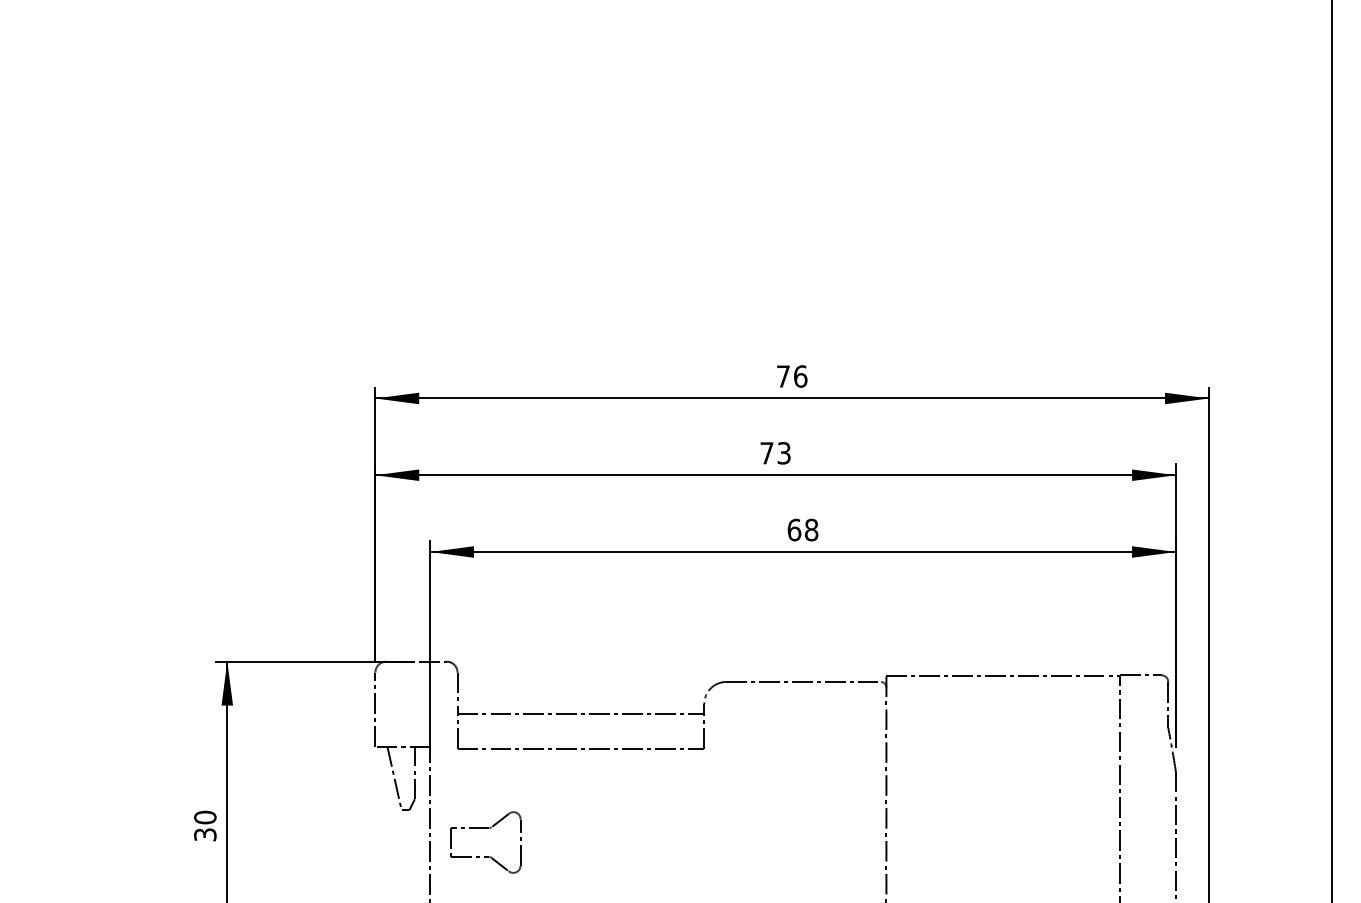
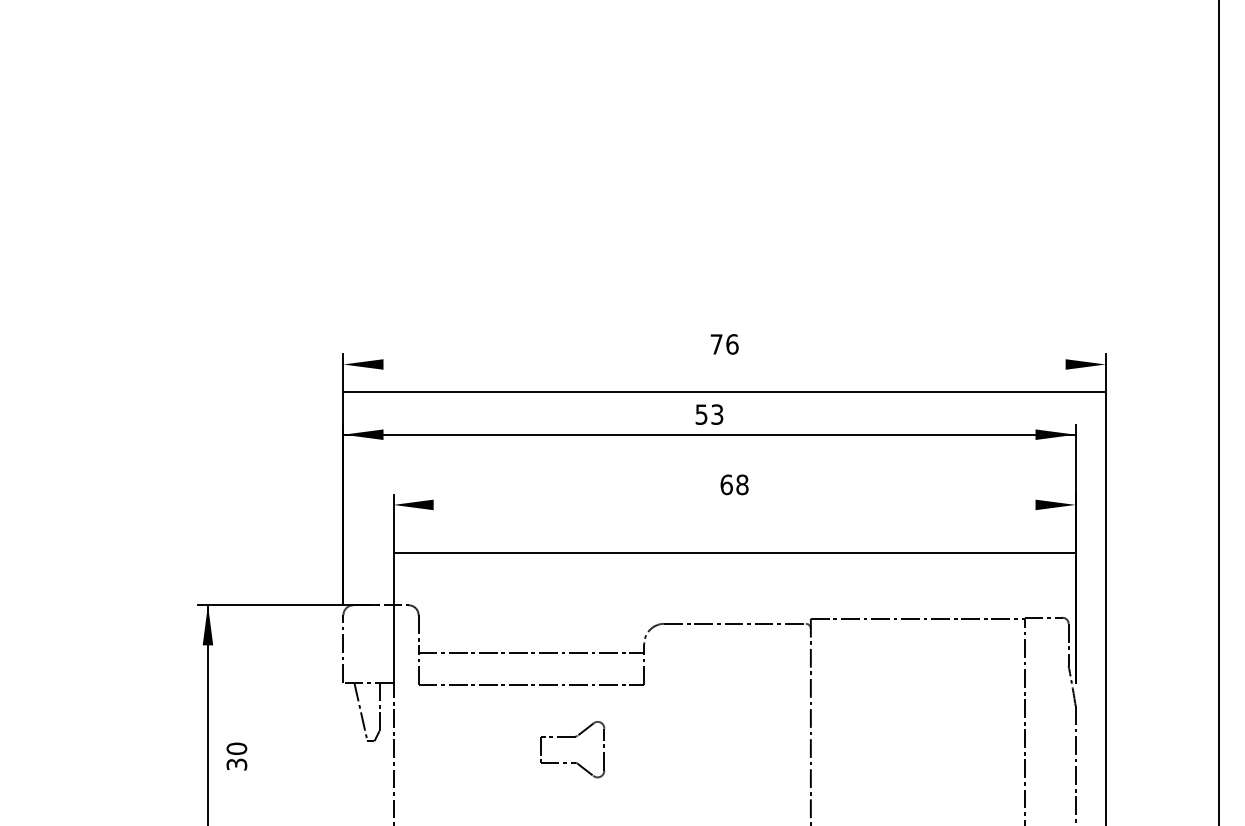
line: (792, 398) -> (724, 392), moved
text: (766, 453) -> (701, 414), 73 -> 53
line: (802, 551) -> (734, 552), moved
text: (204, 825) -> (236, 756), moved
part: (485, 829) -> (572, 737), moved

